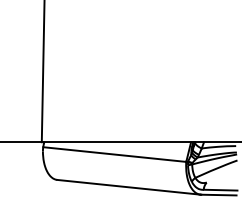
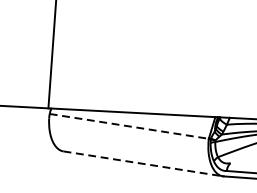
line: (114, 154) -> (129, 126), solid -> dashed
line: (128, 187) -> (142, 164), solid -> dashed

